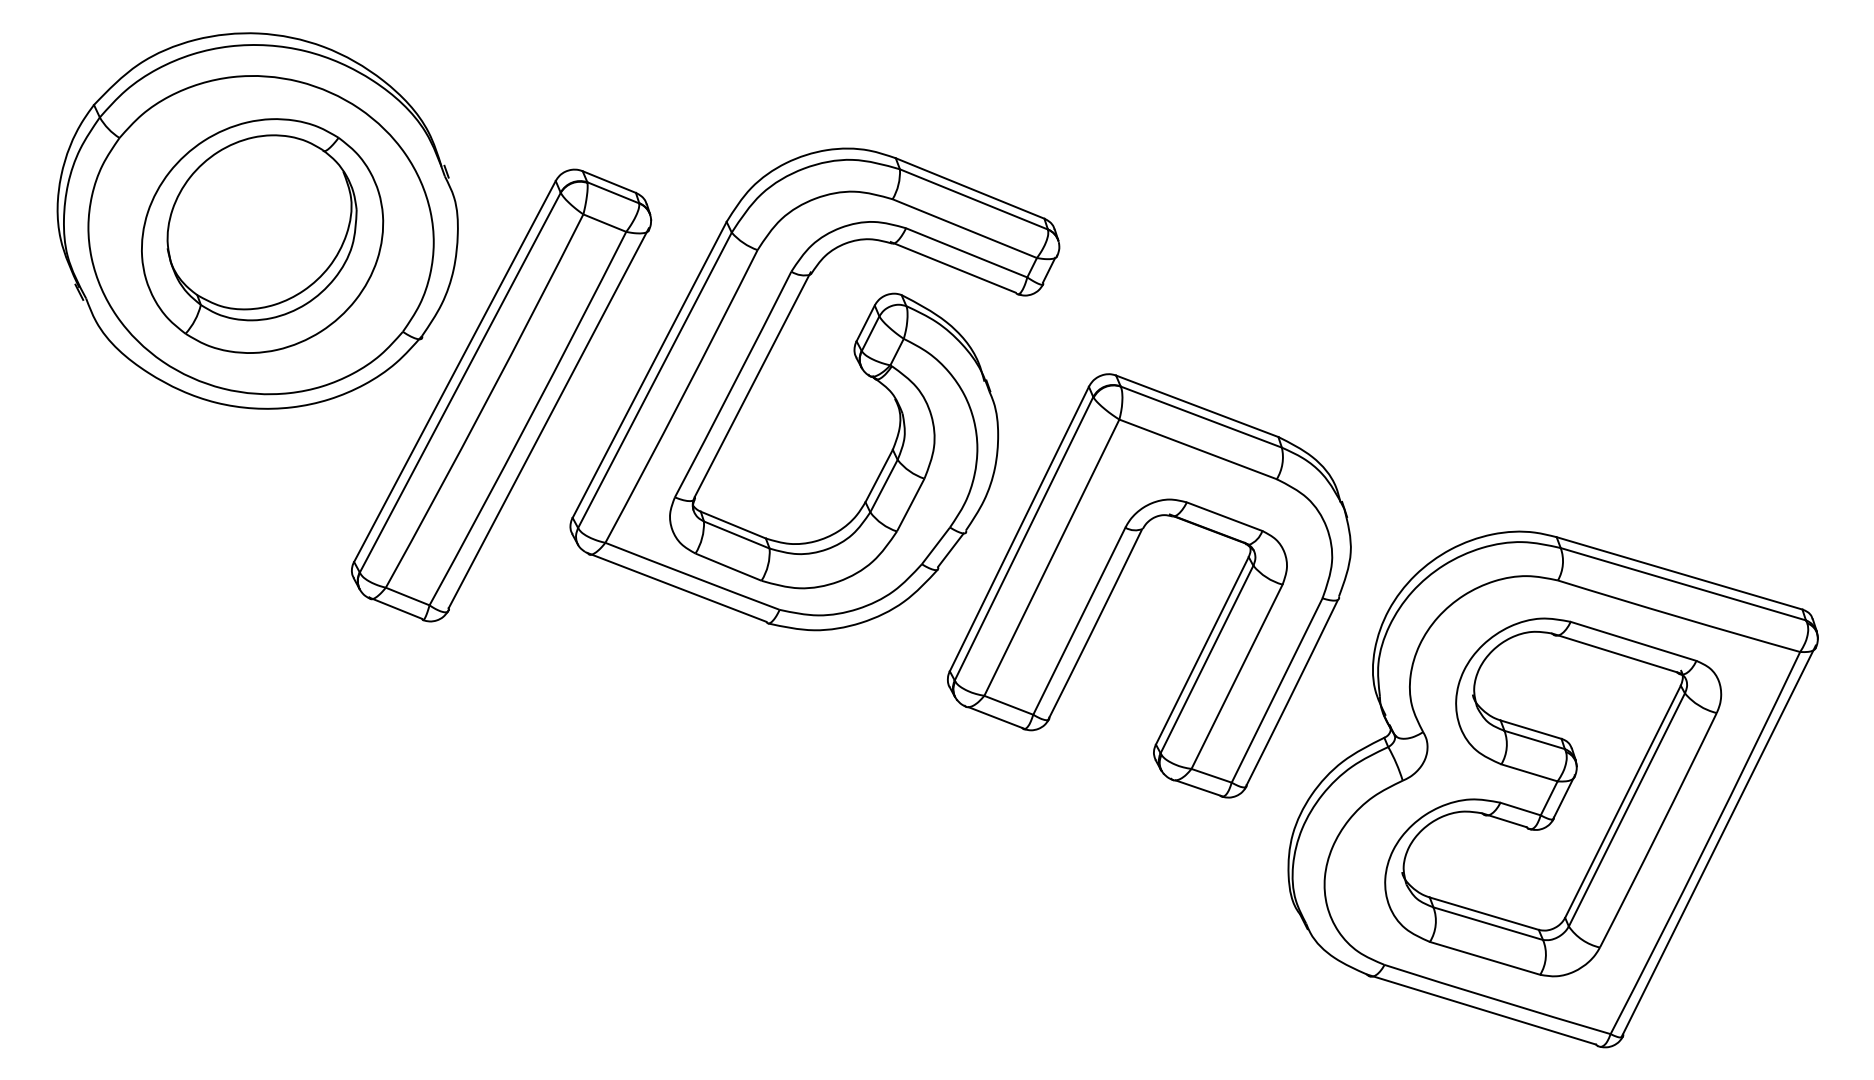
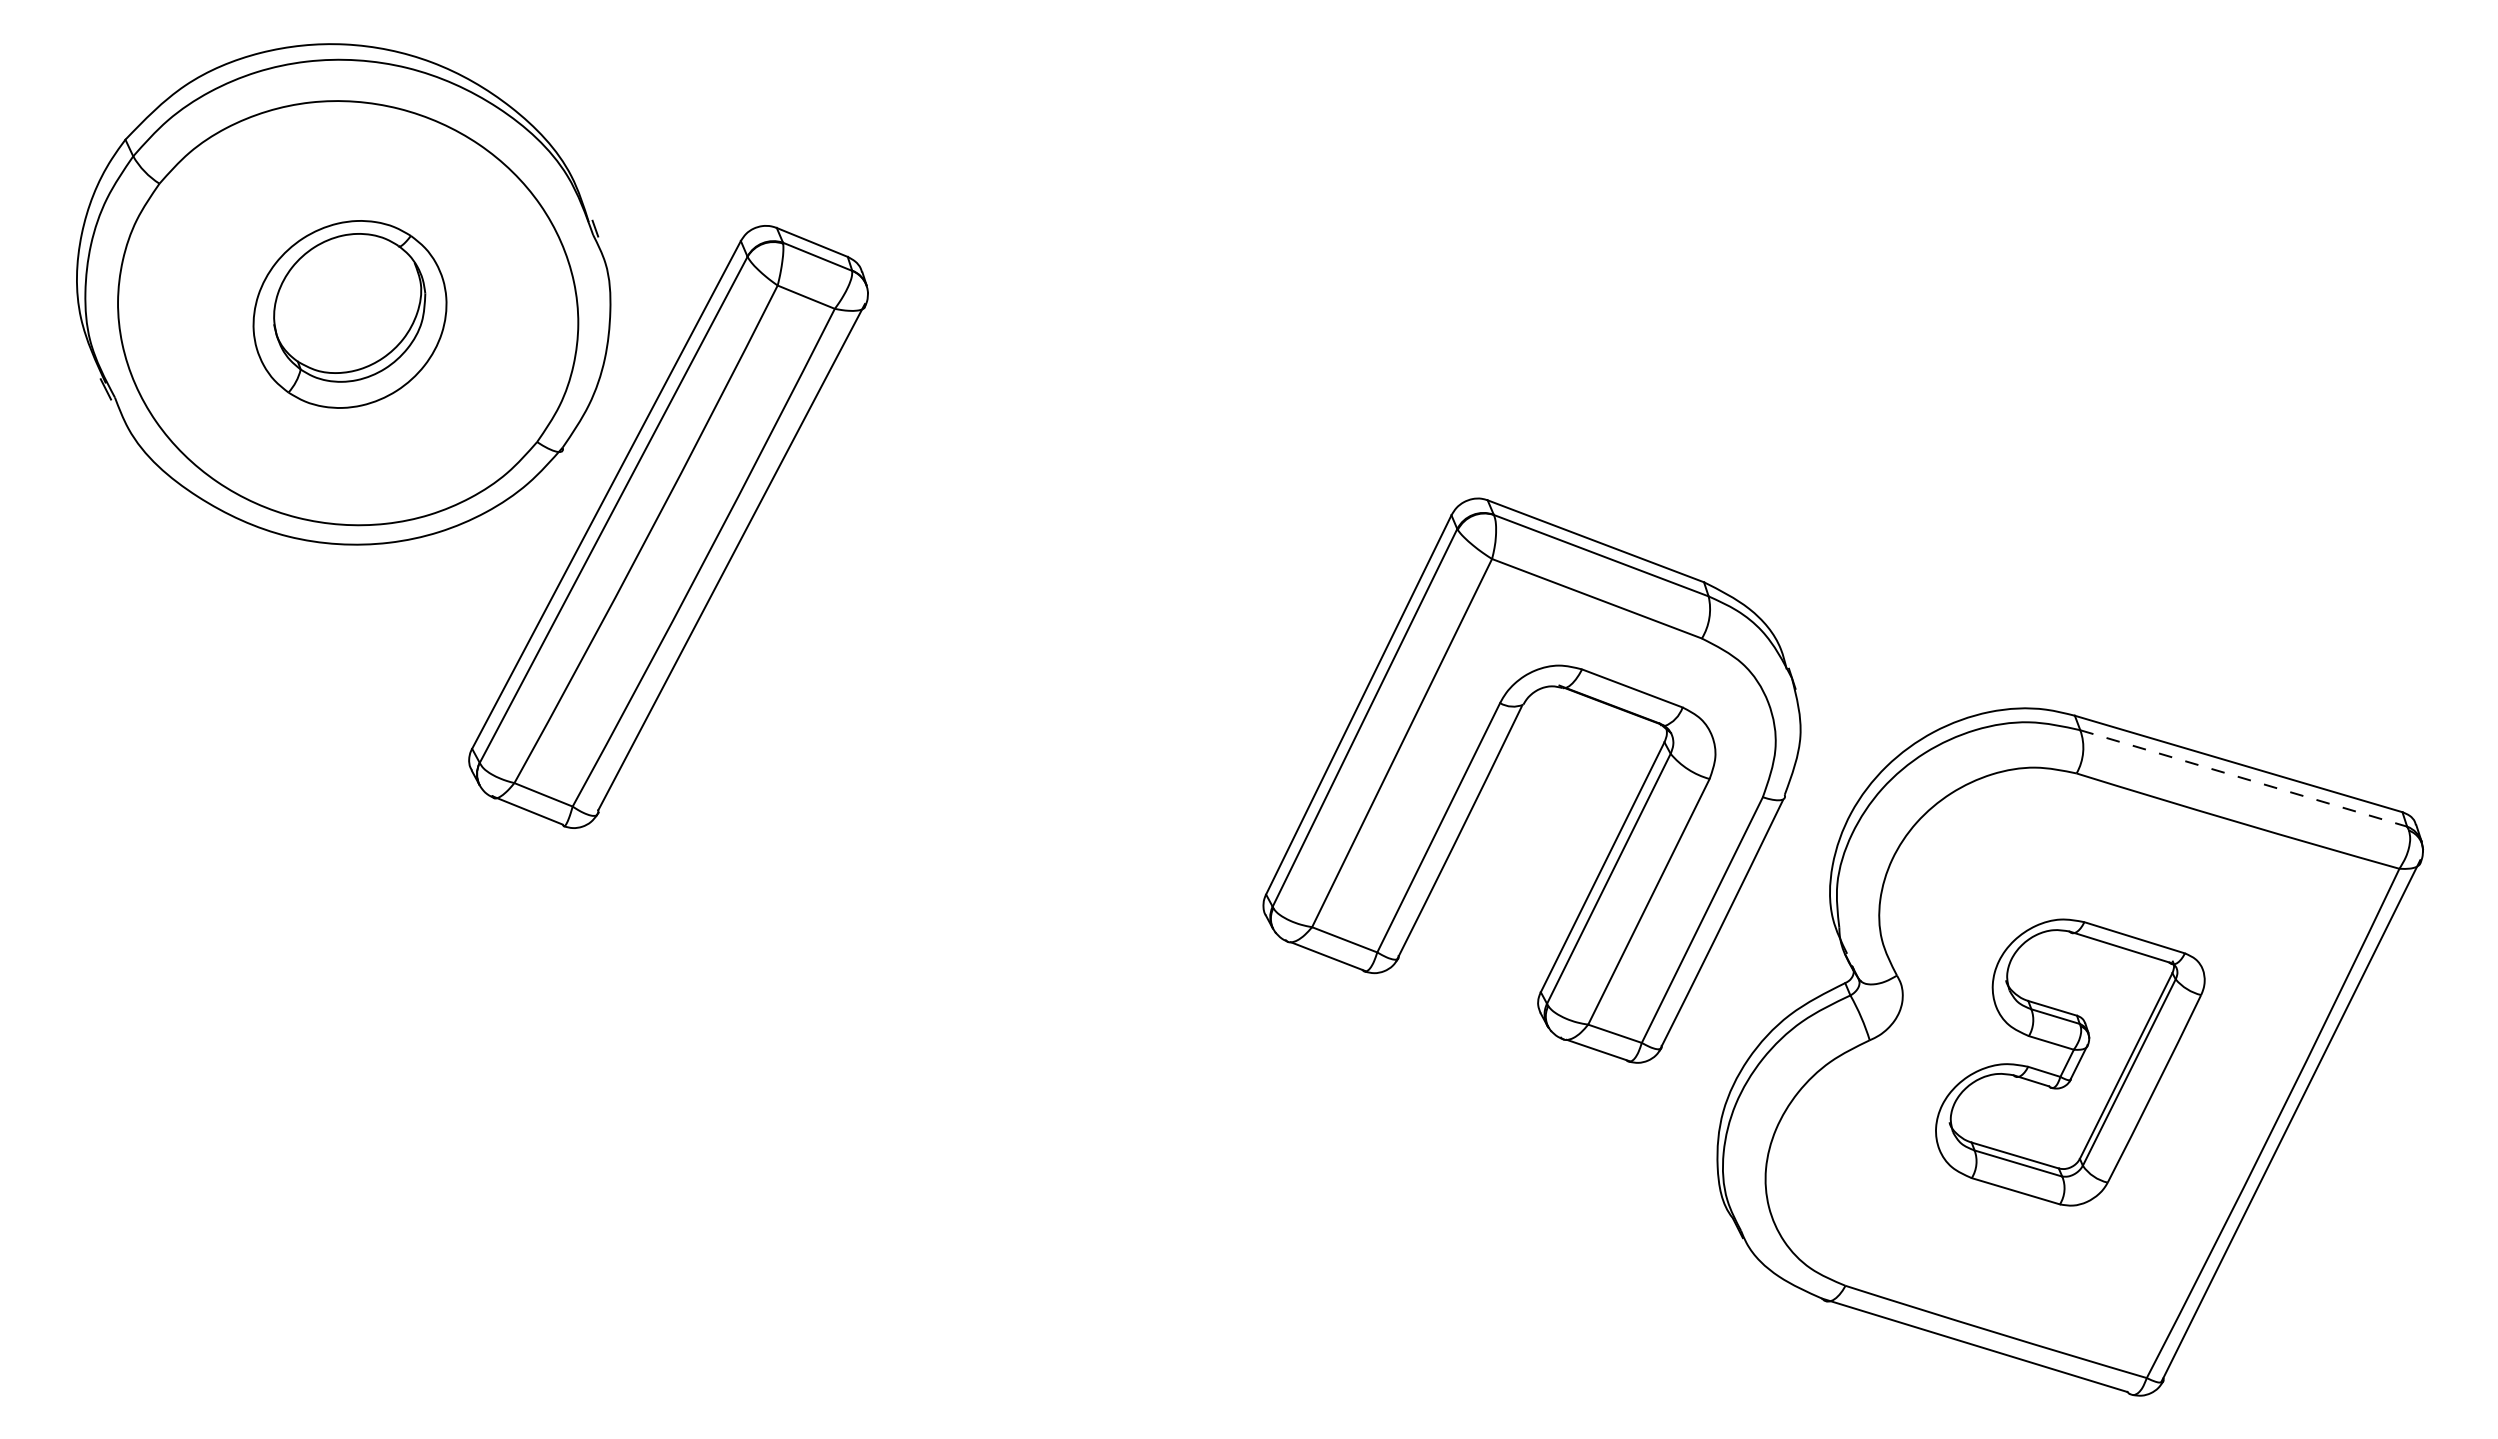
part: (262, 236) -> (349, 314), size x0.6
part: (860, 366) -> (1146, 488), removed
line: (1683, 584) -> (2244, 778), solid -> dashed
part: (1553, 797) -> (2070, 1062), size x0.6

